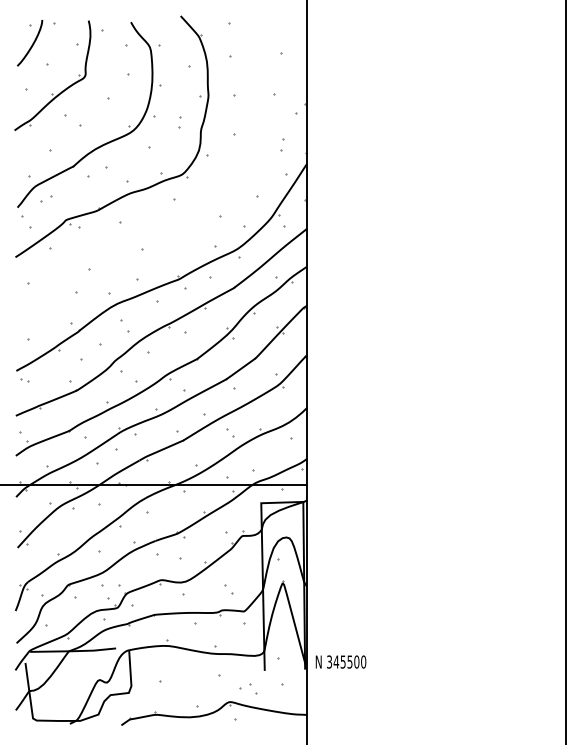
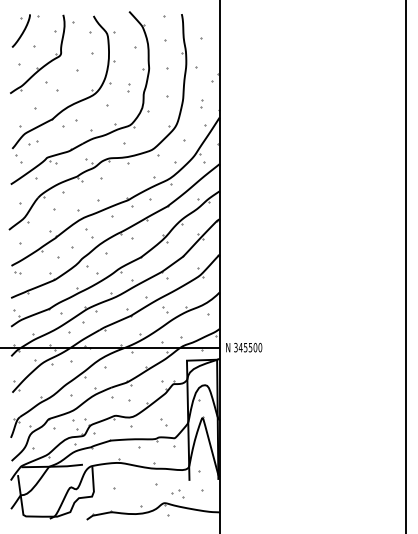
part: (150, 220) -> (107, 158), added
text: (340, 661) -> (243, 347), moved

